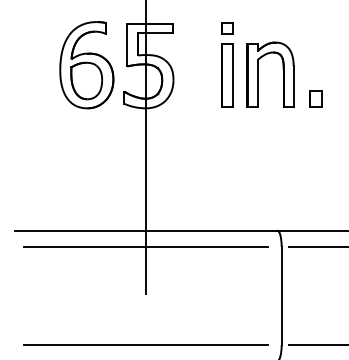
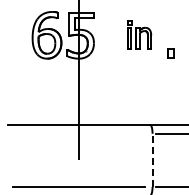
part: (257, 63) -> (139, 34), size x0.6
line: (144, 246) -> (78, 133), removed
line: (281, 296) -> (152, 160), solid -> dashed

